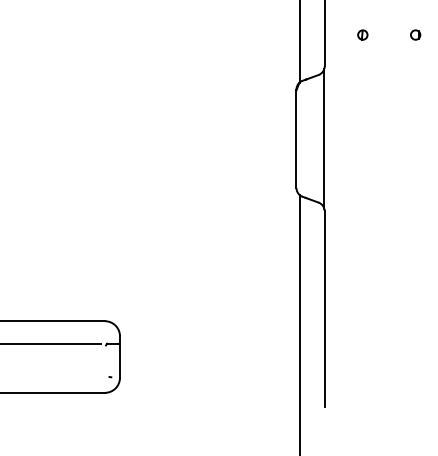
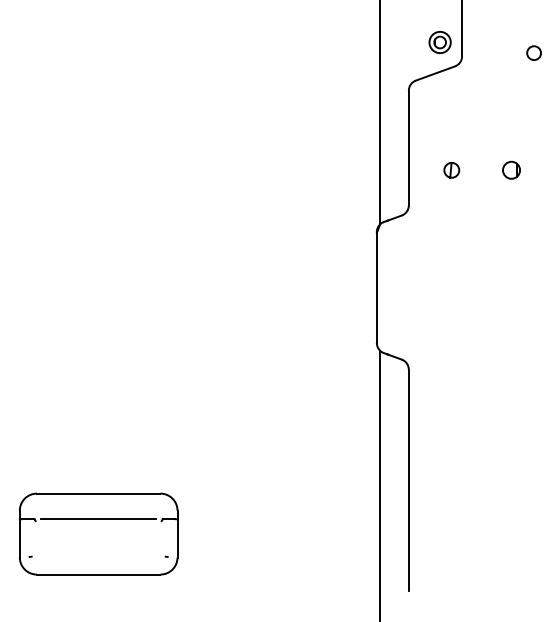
part: (362, 35) -> (451, 170), size x1.4
circle: (415, 35) -> (511, 170), size x1.6
line: (324, 138) -> (408, 287), removed

